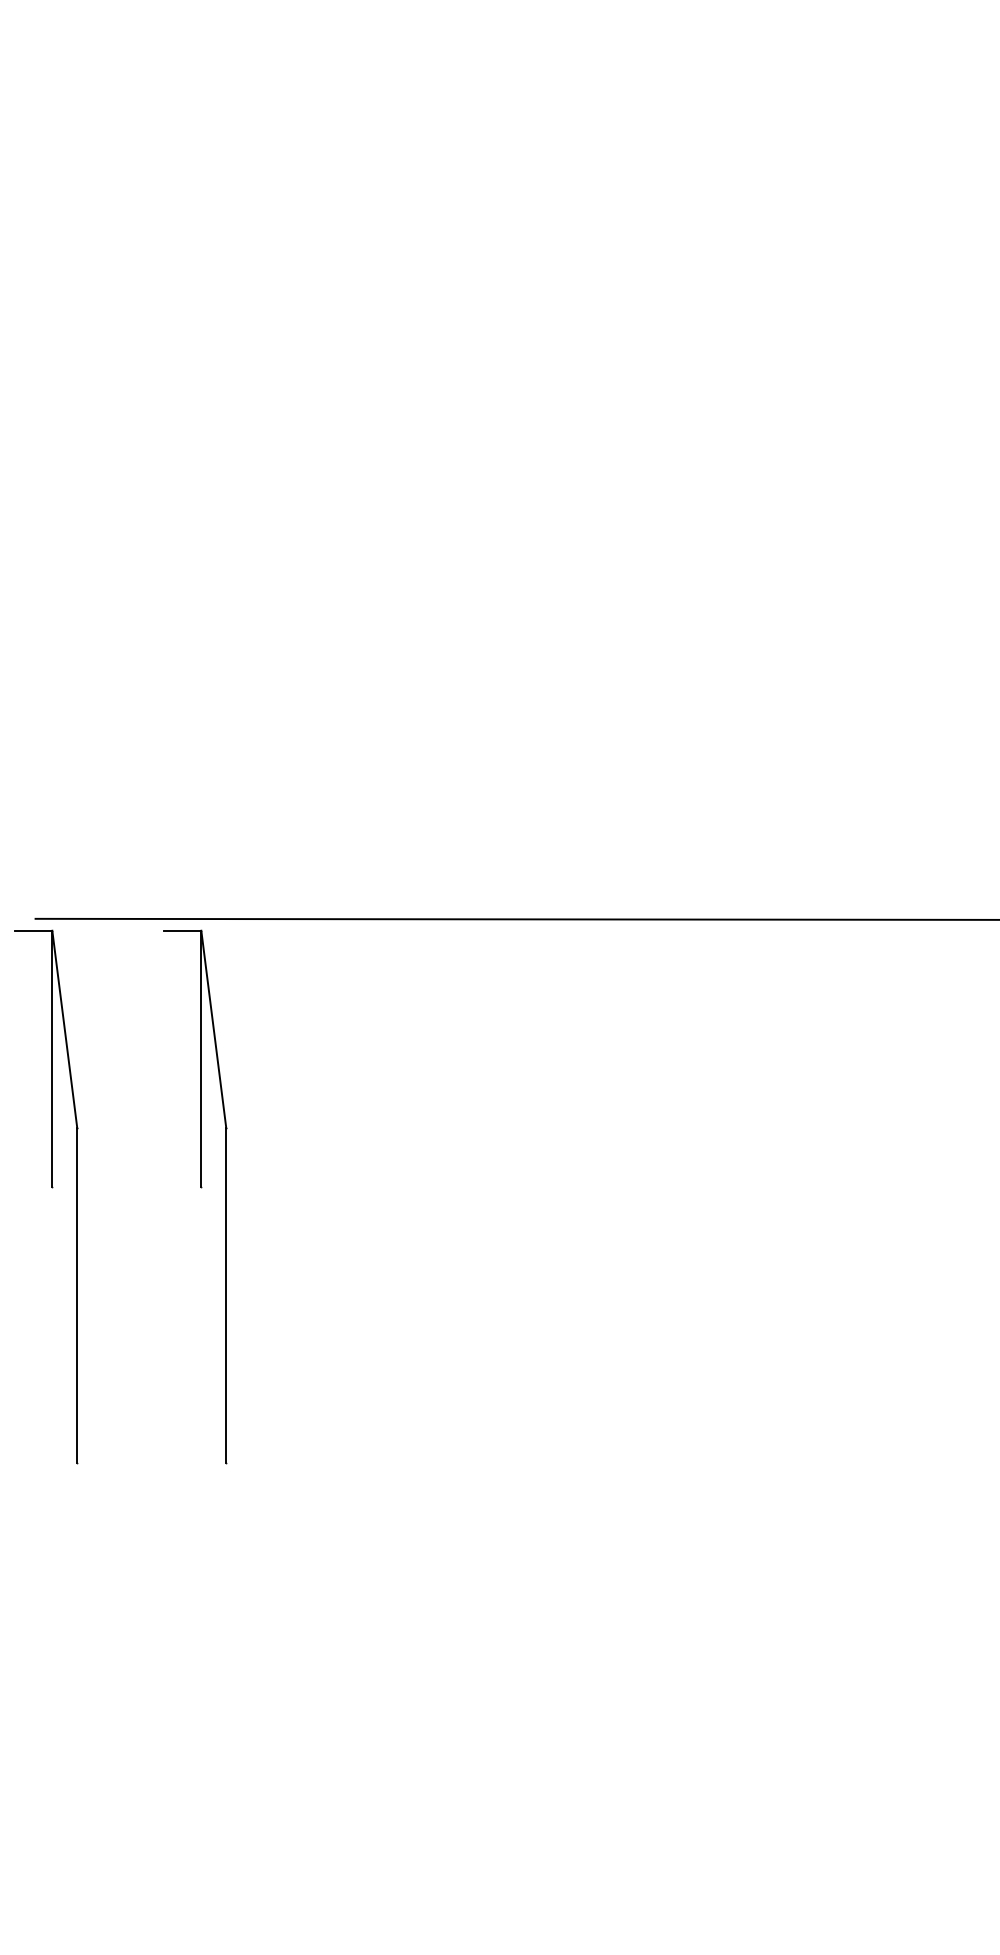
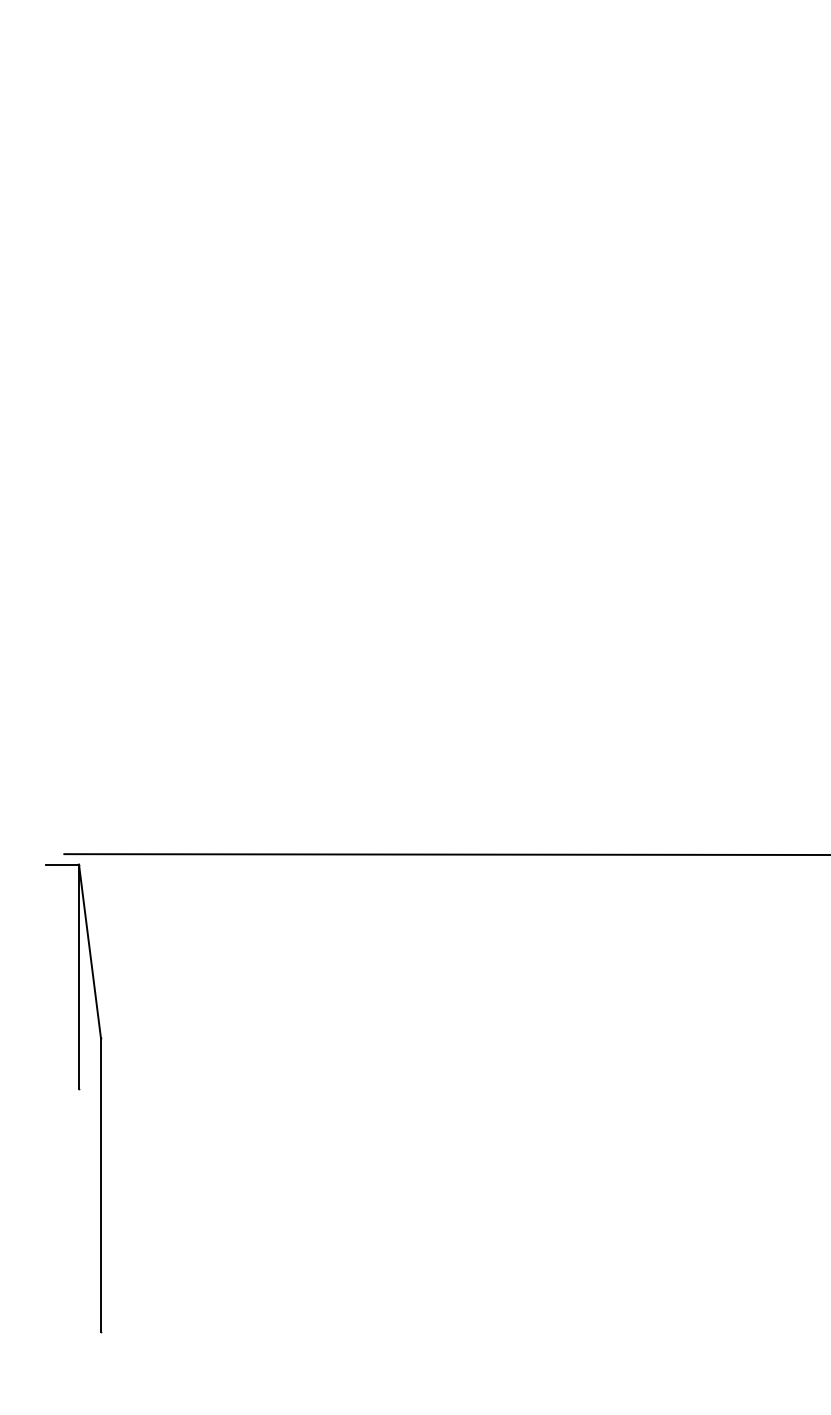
part: (201, 1188) -> (209, 1090), removed

